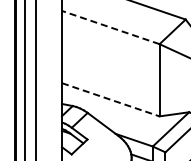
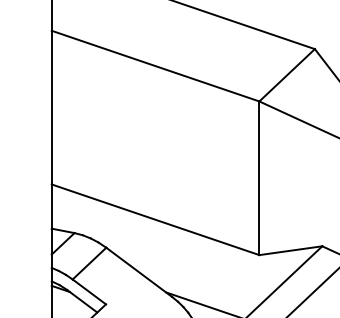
line: (110, 27) -> (154, 65), dashed -> solid
line: (110, 99) -> (154, 219), dashed -> solid

